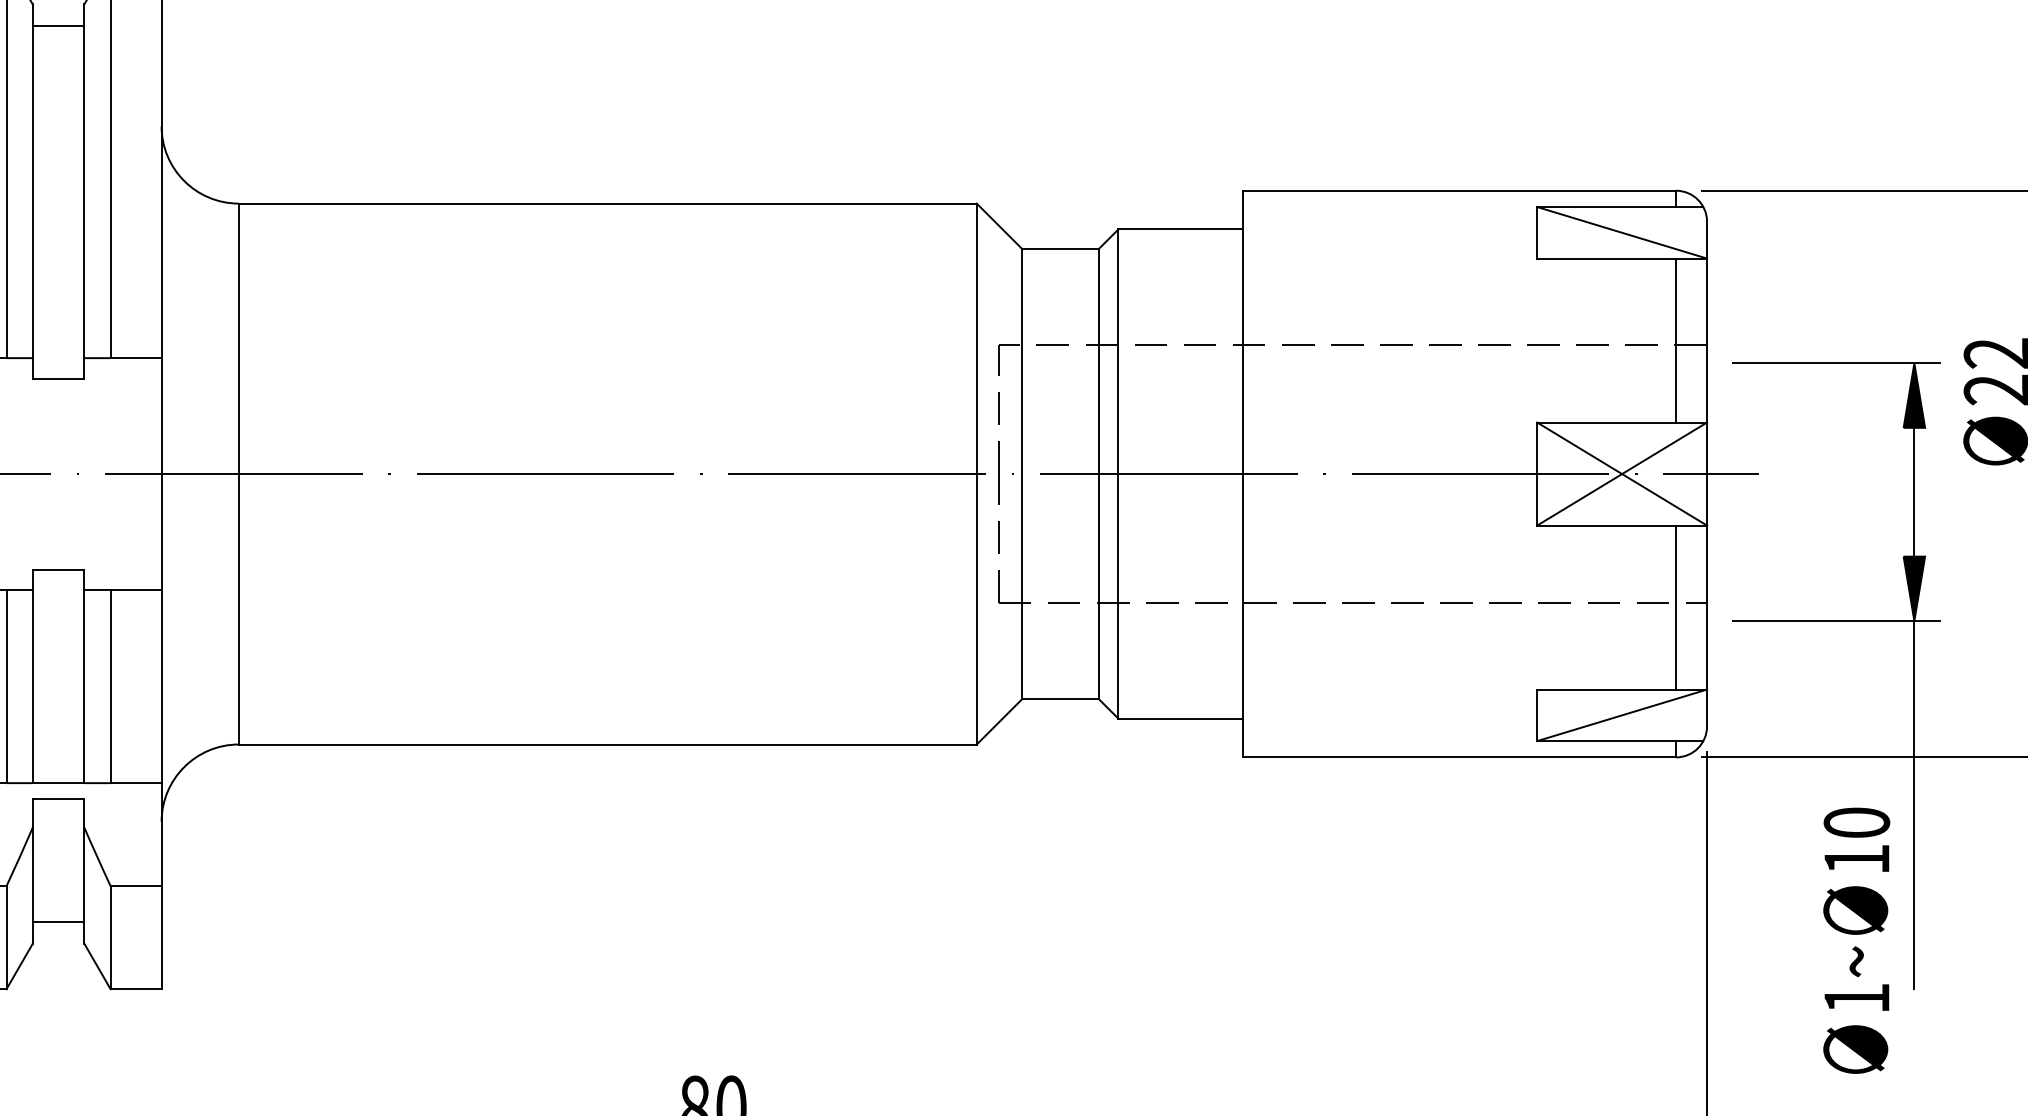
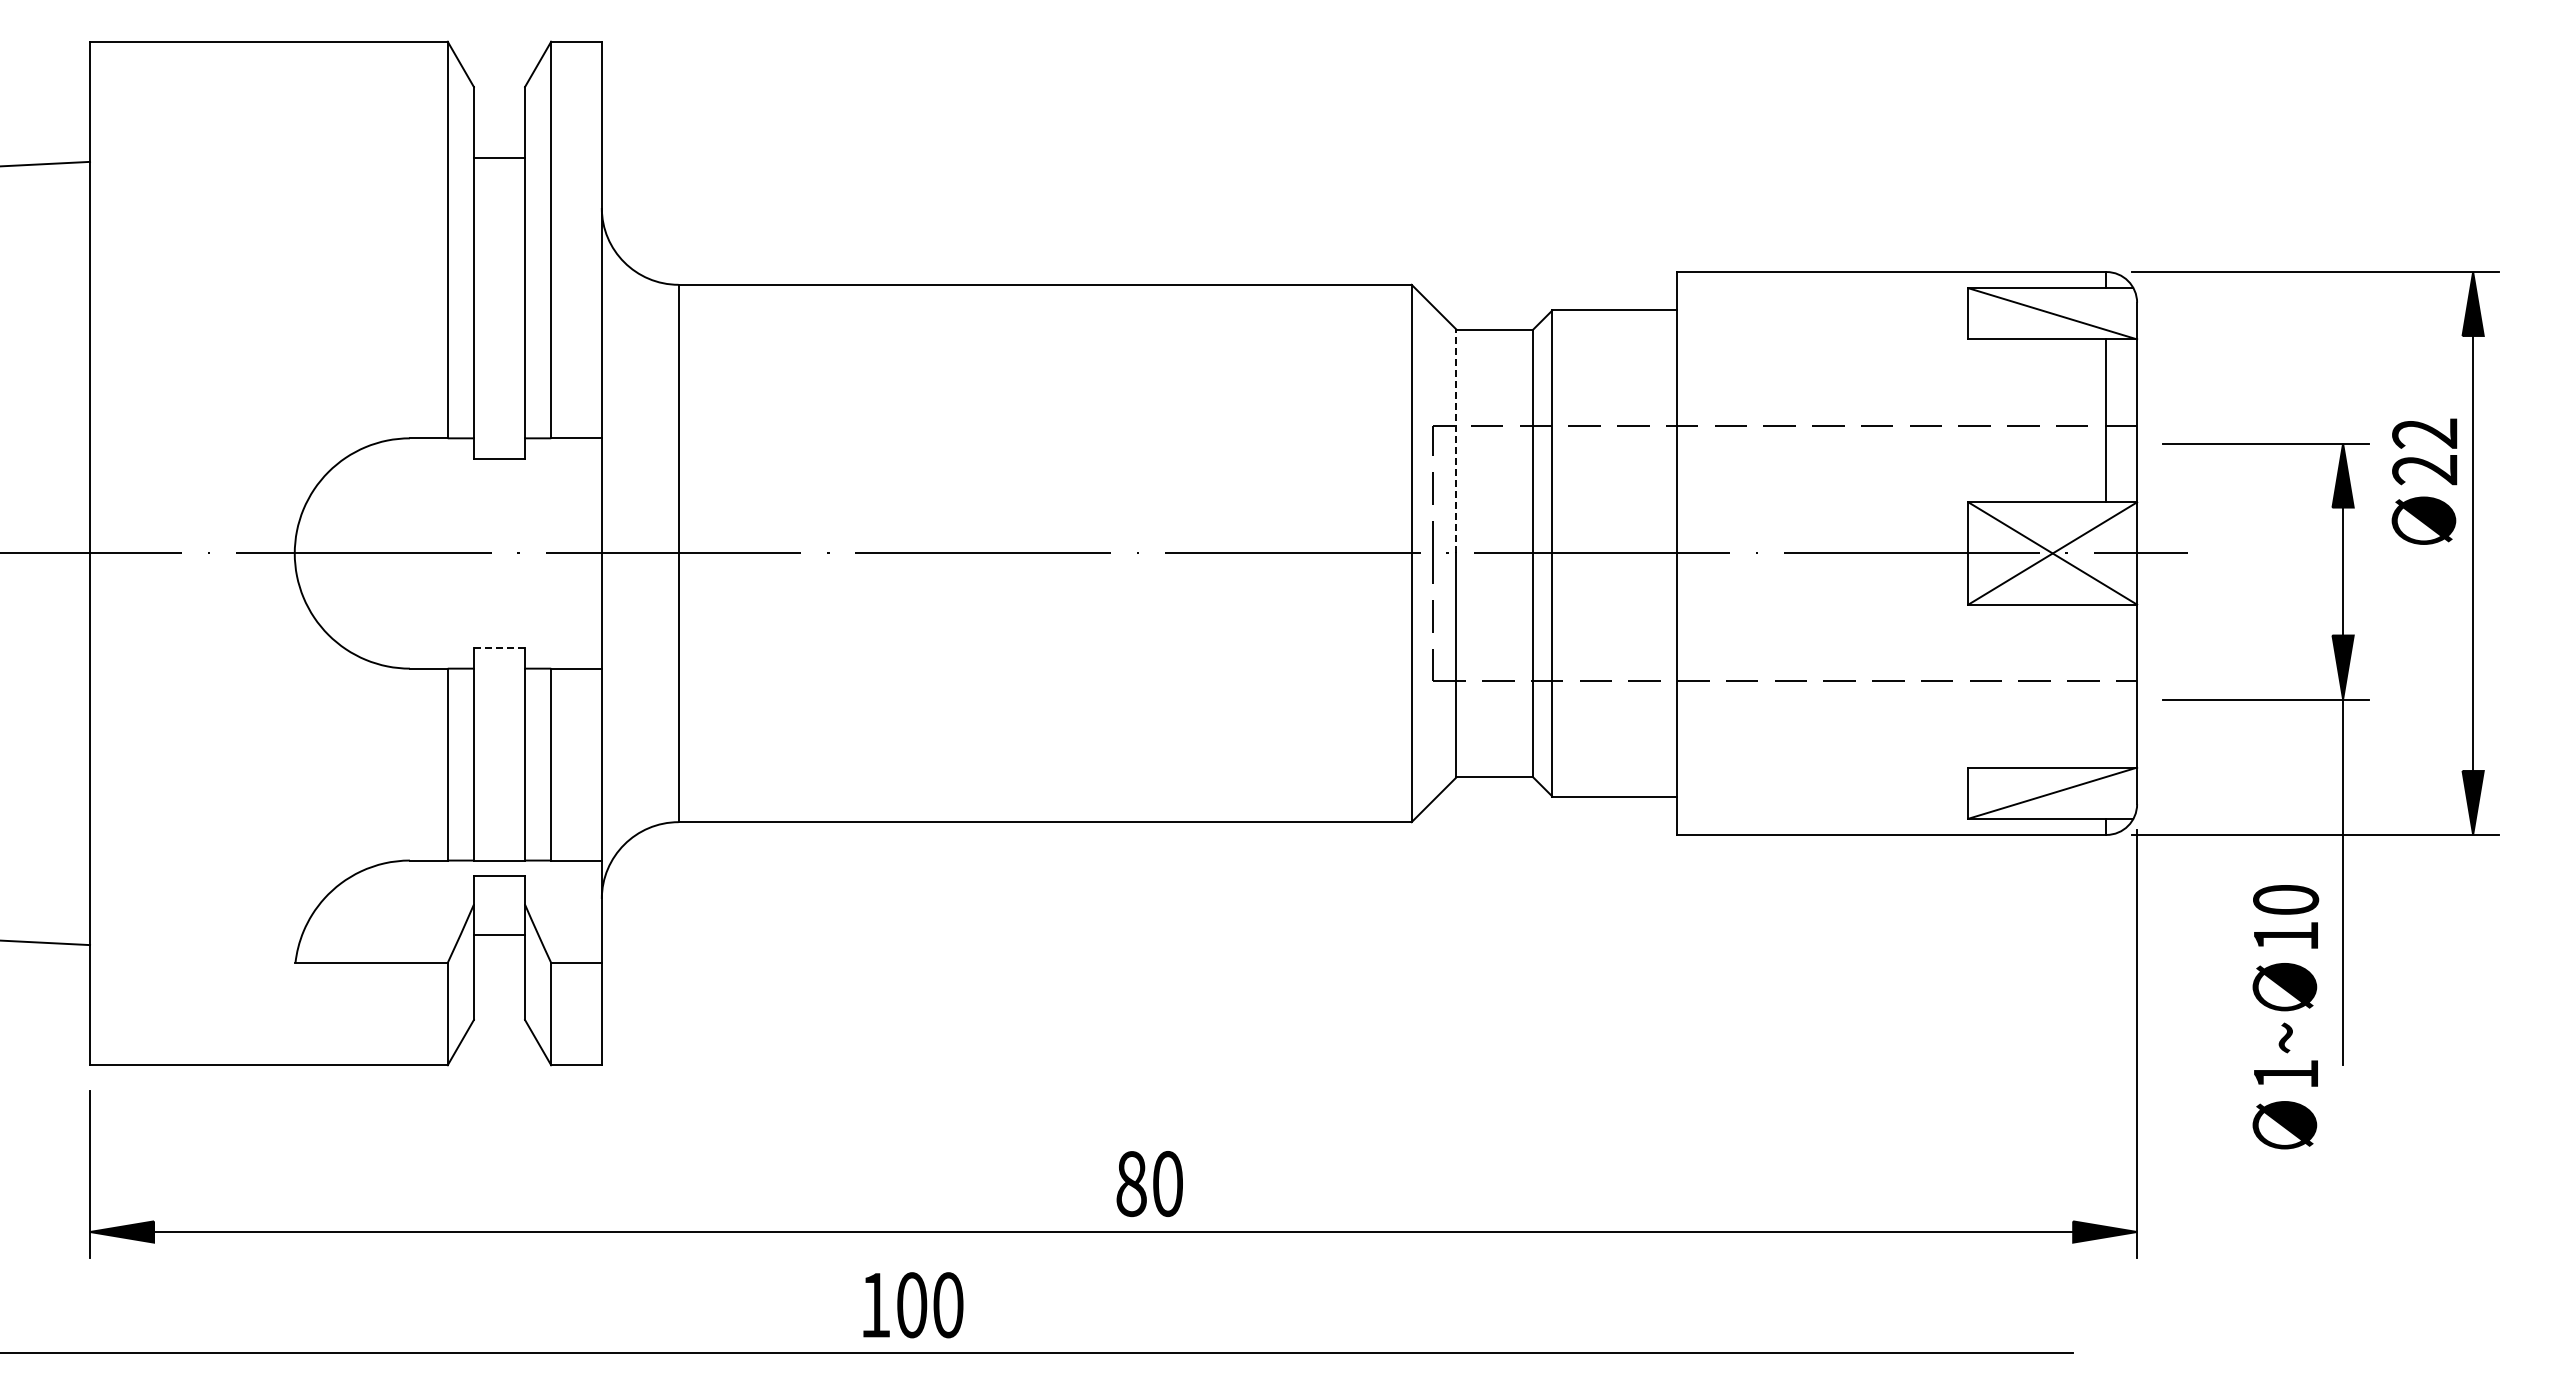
line: (58, 26) -> (499, 158), moved
line: (1021, 361) -> (1456, 441), solid -> dashed
line: (58, 569) -> (499, 648), solid -> dashed
line: (1676, 606) -> (2106, 685), removed
line: (58, 922) -> (499, 934), moved

